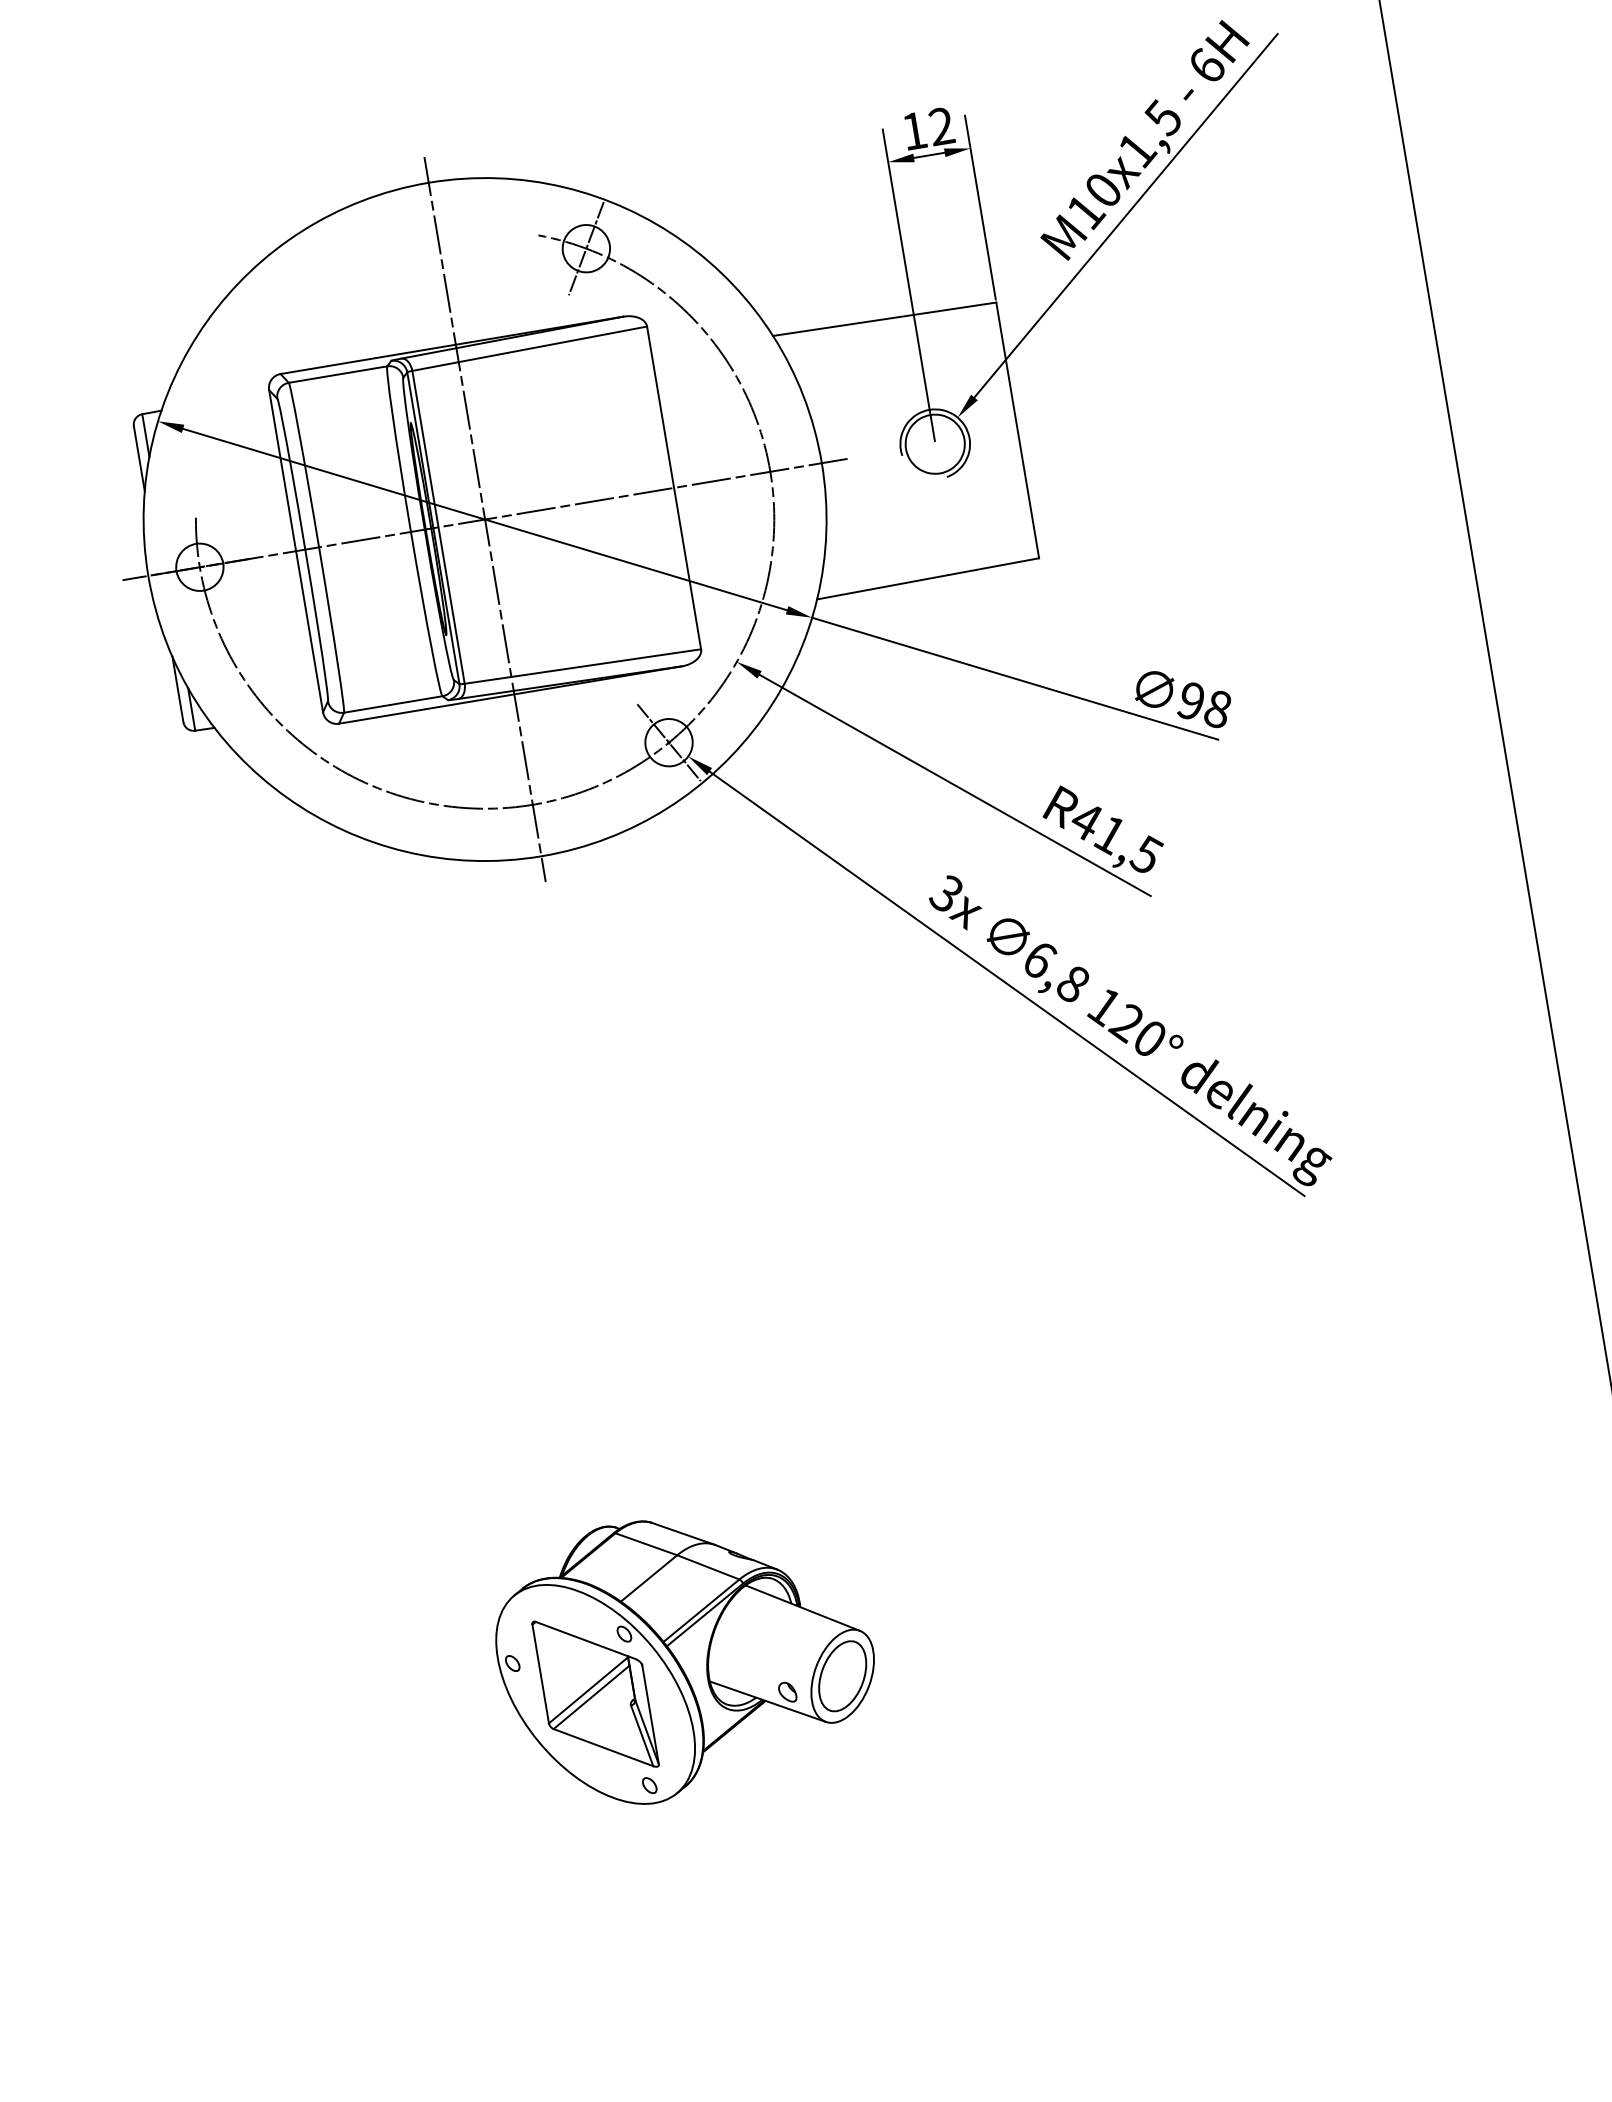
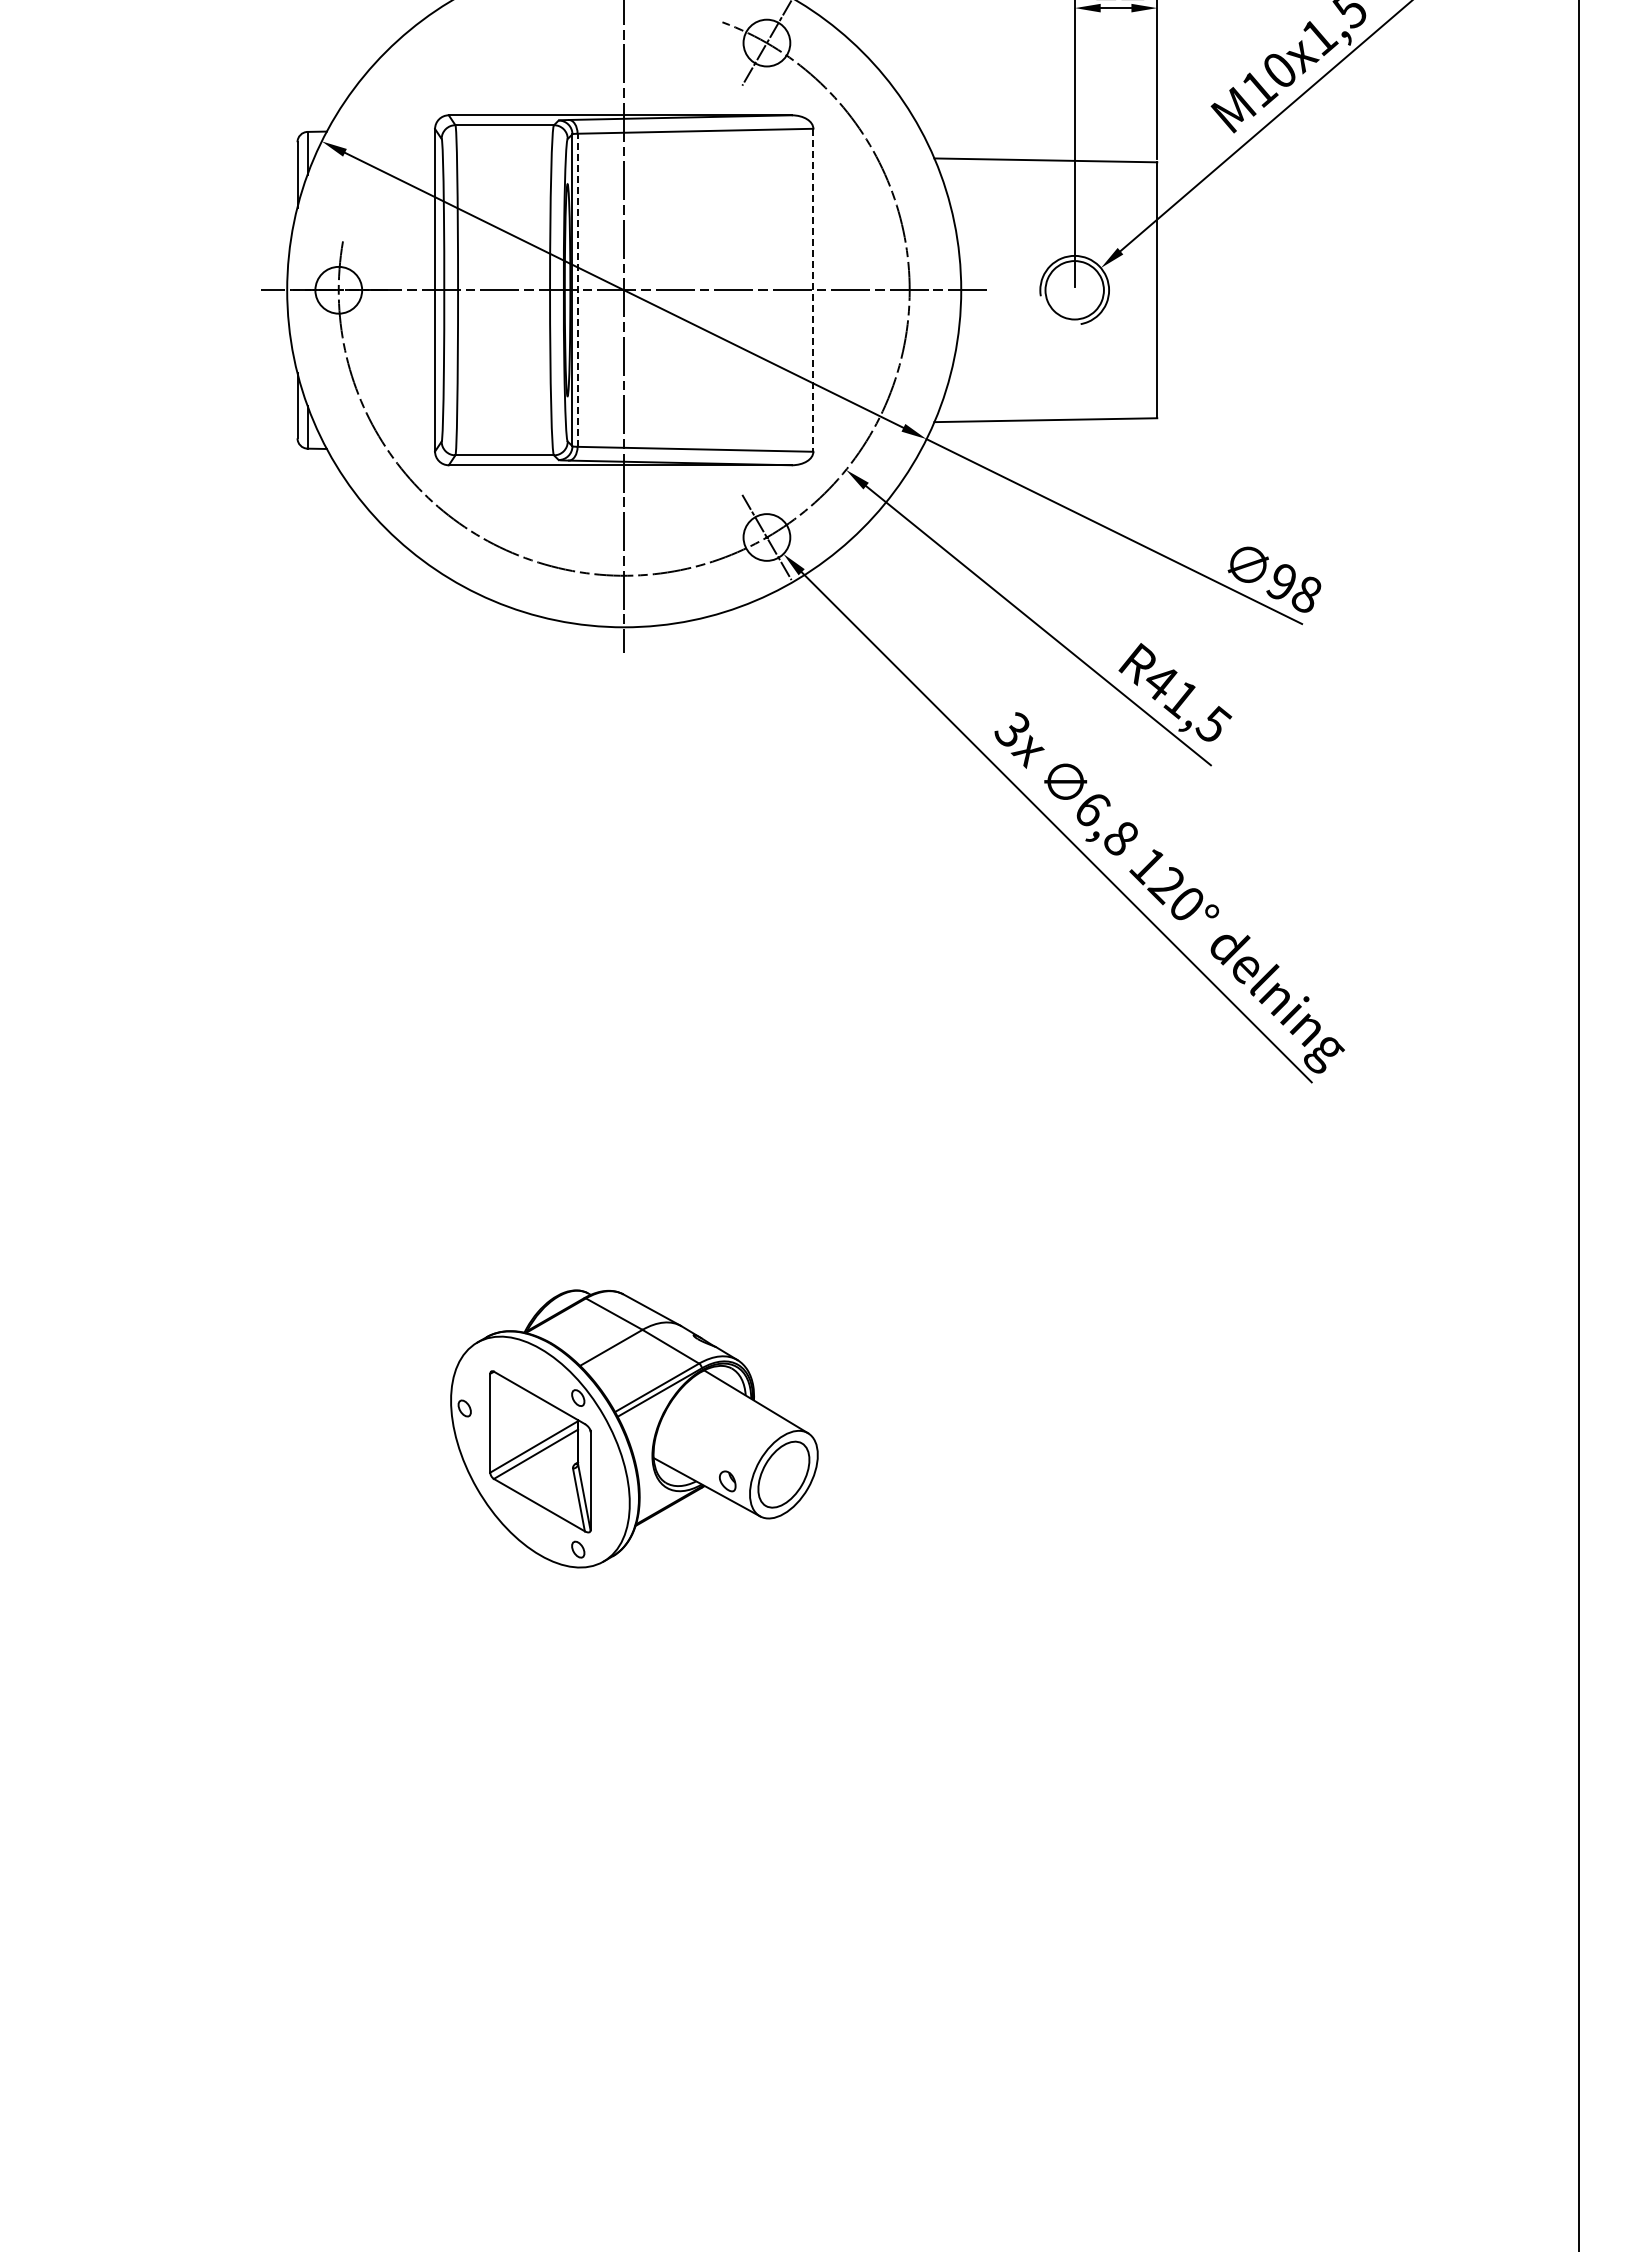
line: (674, 488) -> (813, 290), solid -> dashed
line: (438, 527) -> (577, 290), solid -> dashed

